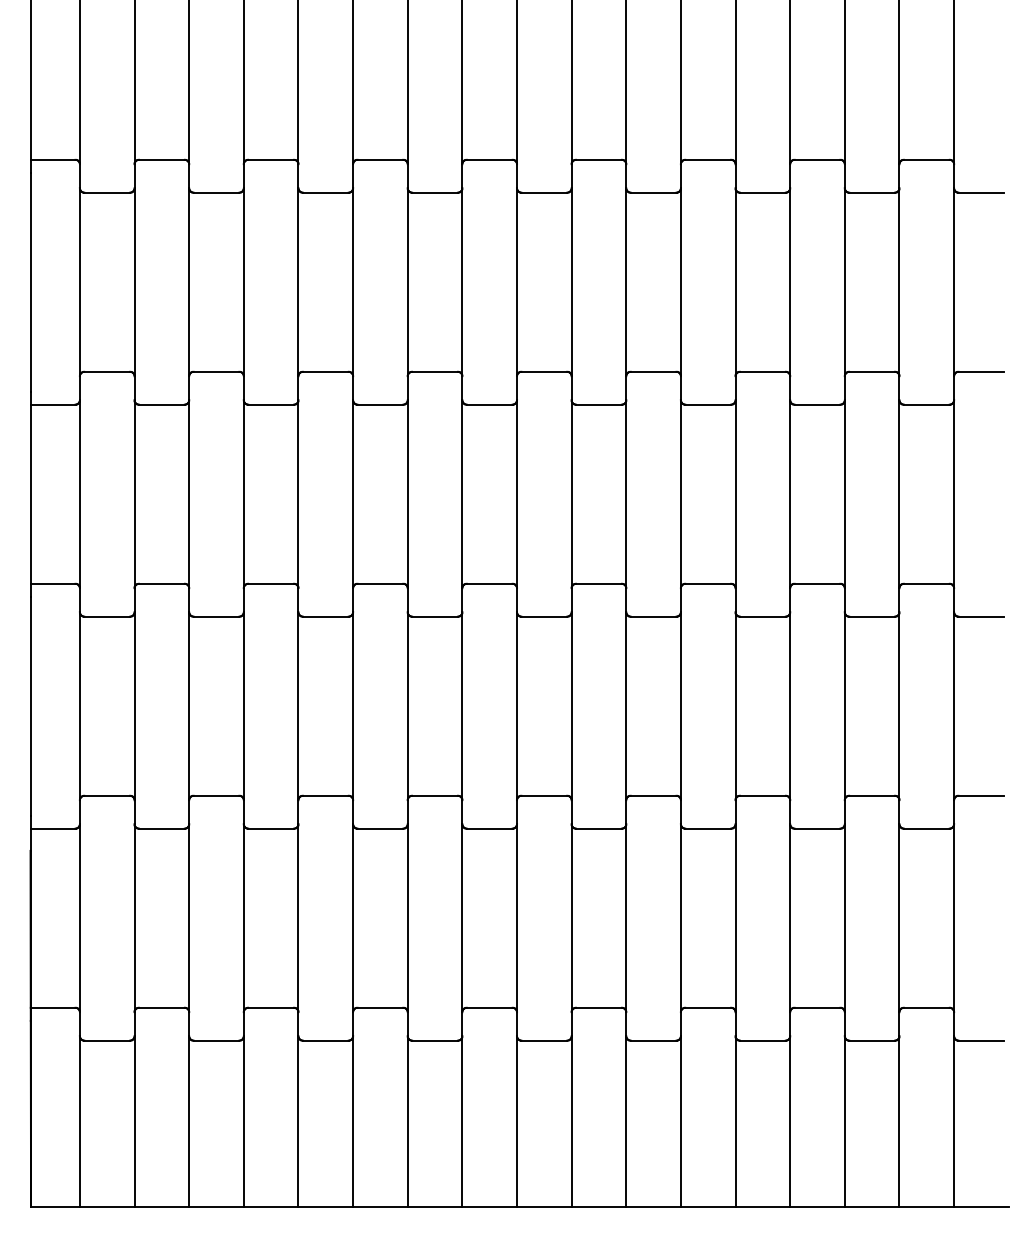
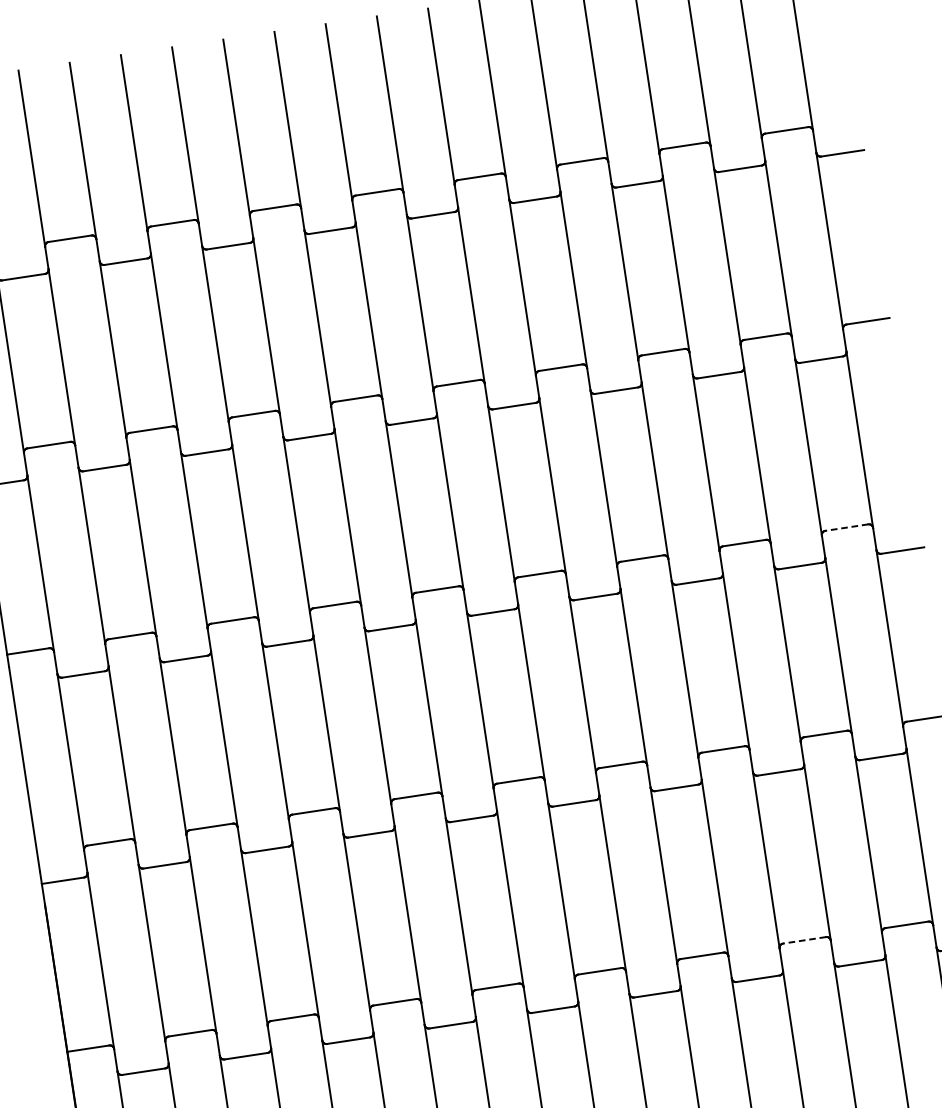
line: (926, 583) -> (846, 527), solid -> dashed
line: (817, 1007) -> (804, 940), solid -> dashed

